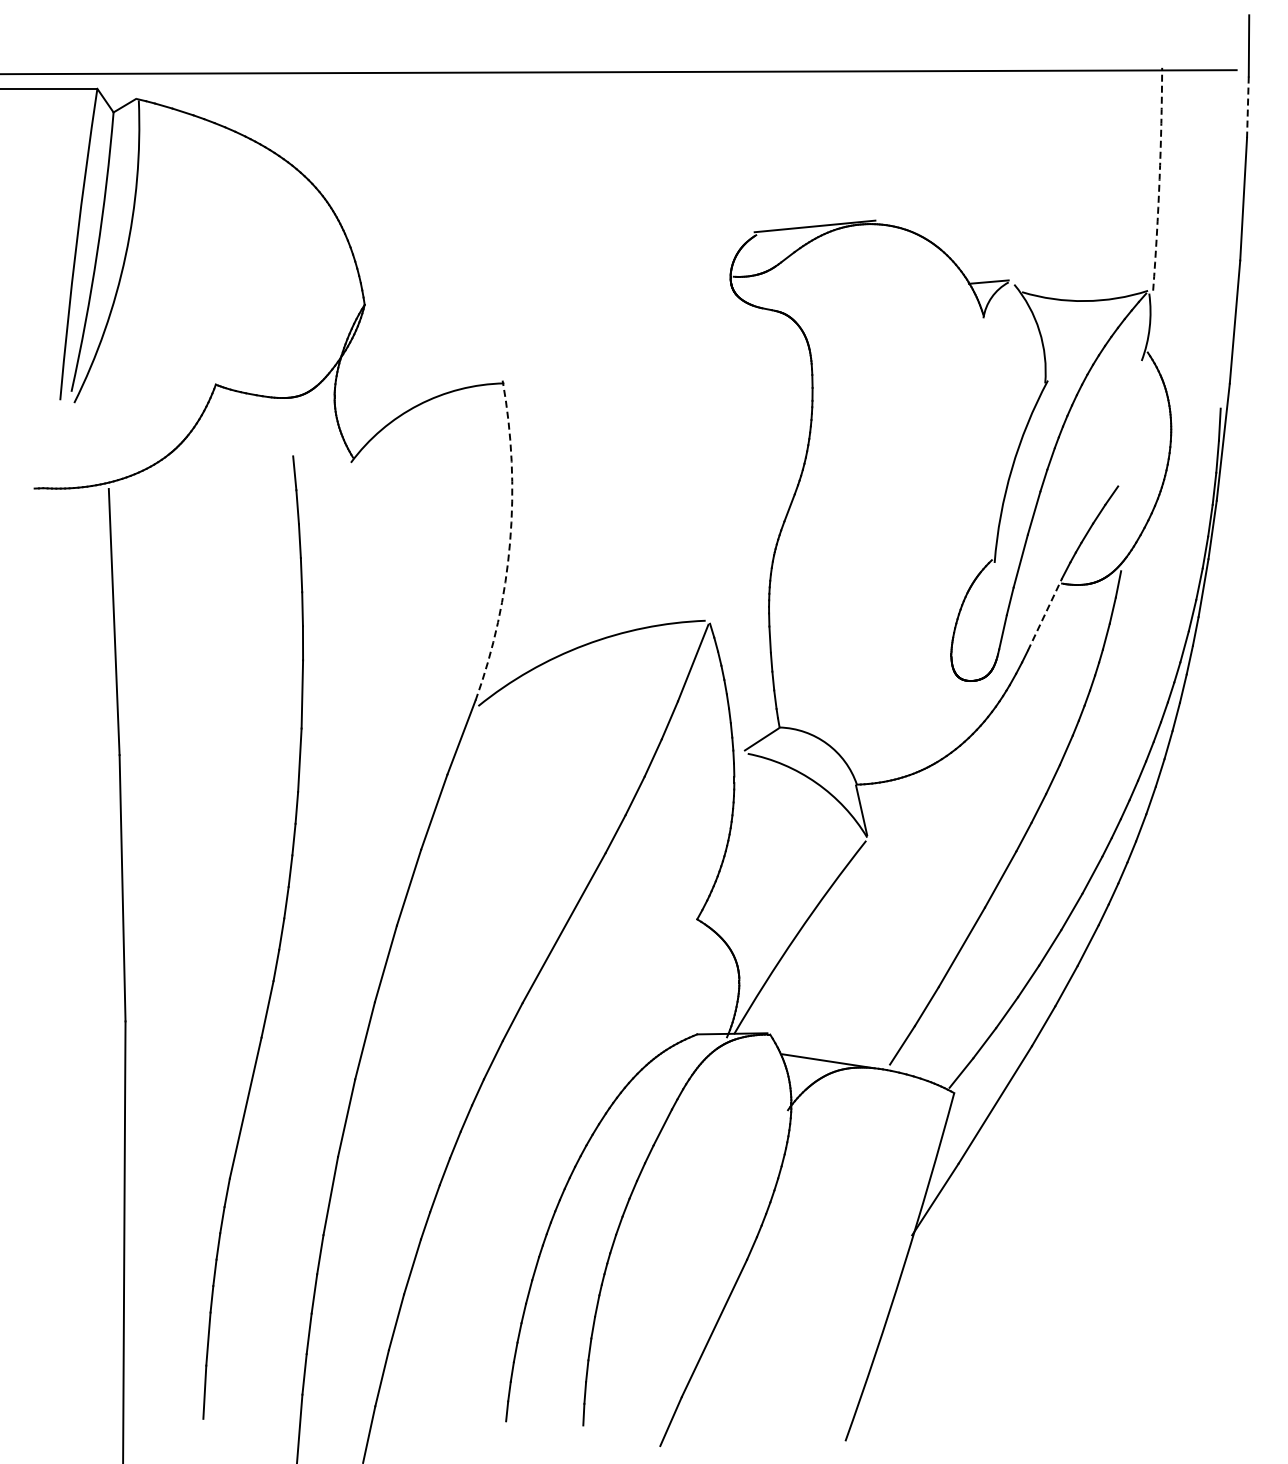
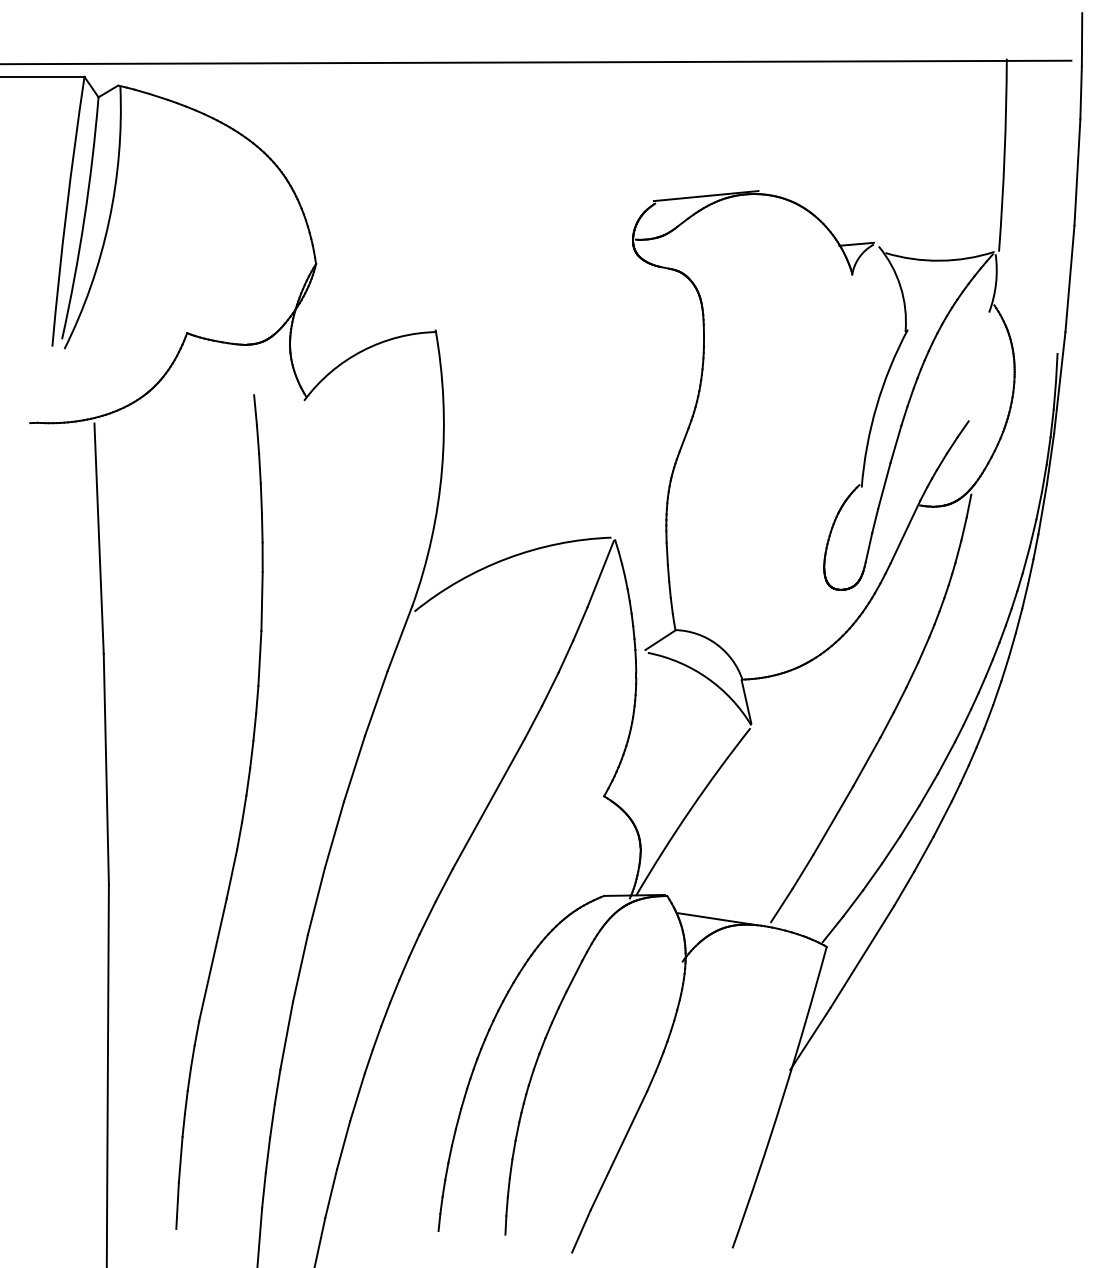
line: (1247, 107) -> (1080, 93), dashed -> solid
arc: (1159, 179) -> (1004, 155), dashed -> solid
arc: (510, 542) -> (442, 469), dashed -> solid
line: (1045, 614) -> (905, 532), dashed -> solid

